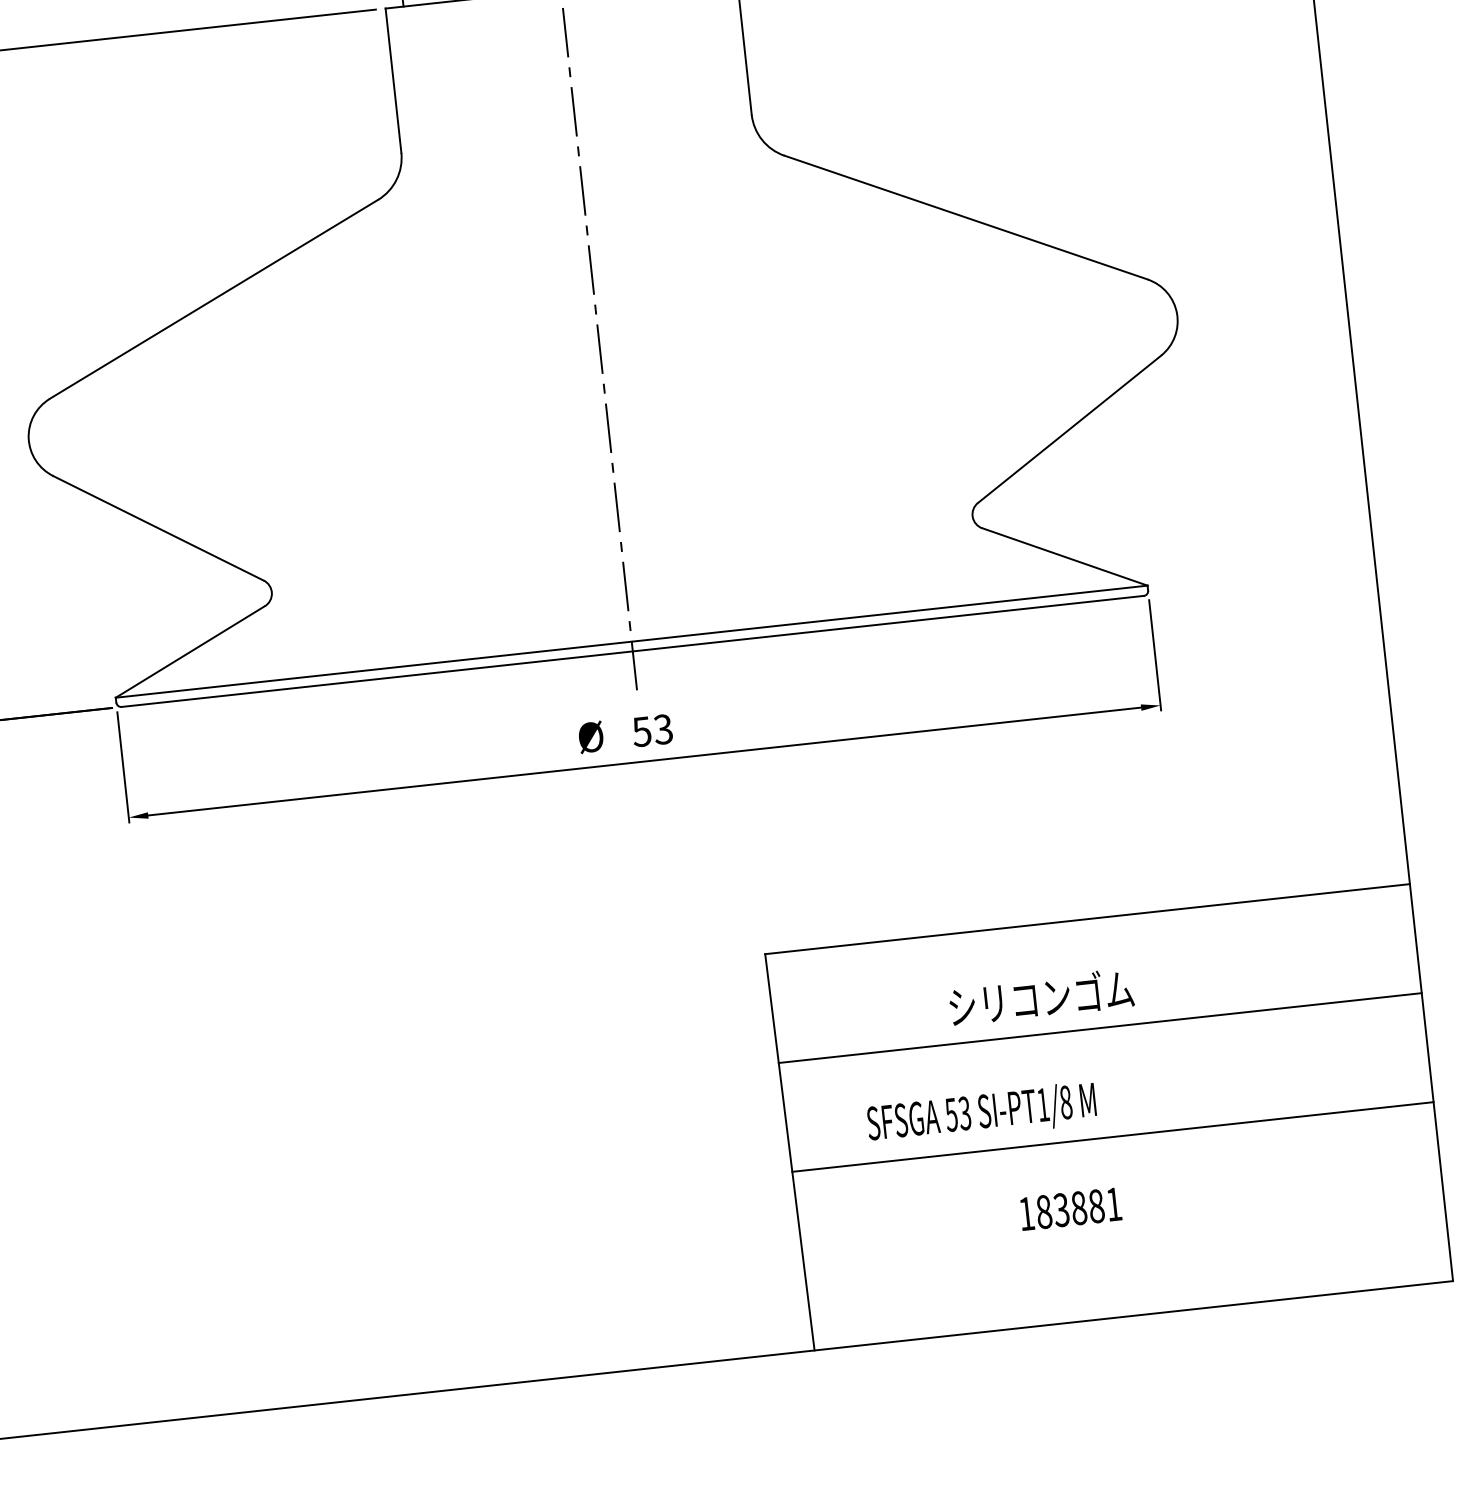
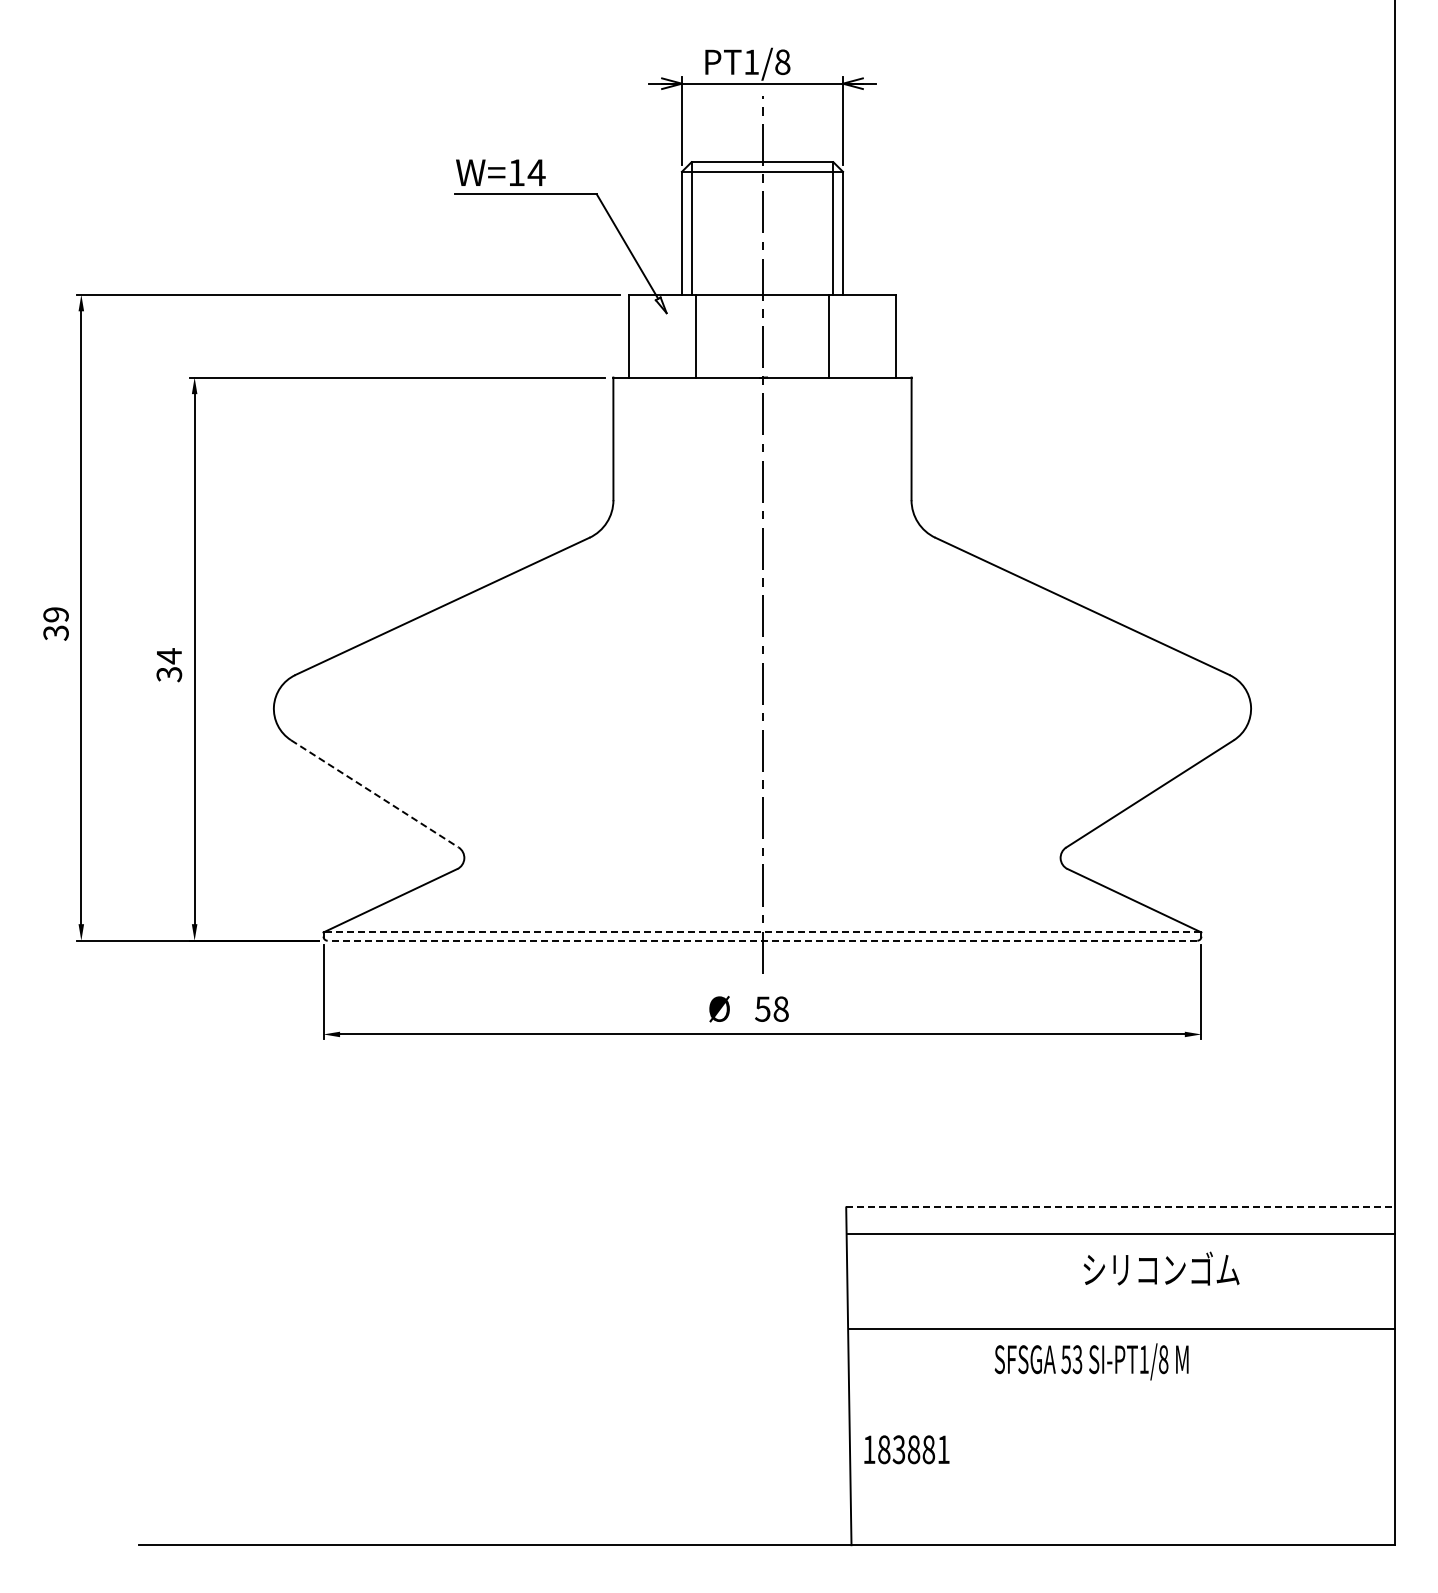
line: (159, 528) -> (375, 794), solid -> dashed
line: (631, 641) -> (762, 932), solid -> dashed
line: (632, 651) -> (762, 940), solid -> dashed
text: (662, 728) -> (780, 1008), 53 -> 58
line: (1087, 919) -> (1120, 1207), solid -> dashed
text: (1041, 996) -> (1161, 1268), moved
line: (1099, 1028) -> (1120, 1234), moved
text: (981, 1113) -> (1091, 1361), moved
line: (1112, 1136) -> (1121, 1328), moved
text: (1070, 1208) -> (906, 1449), moved

